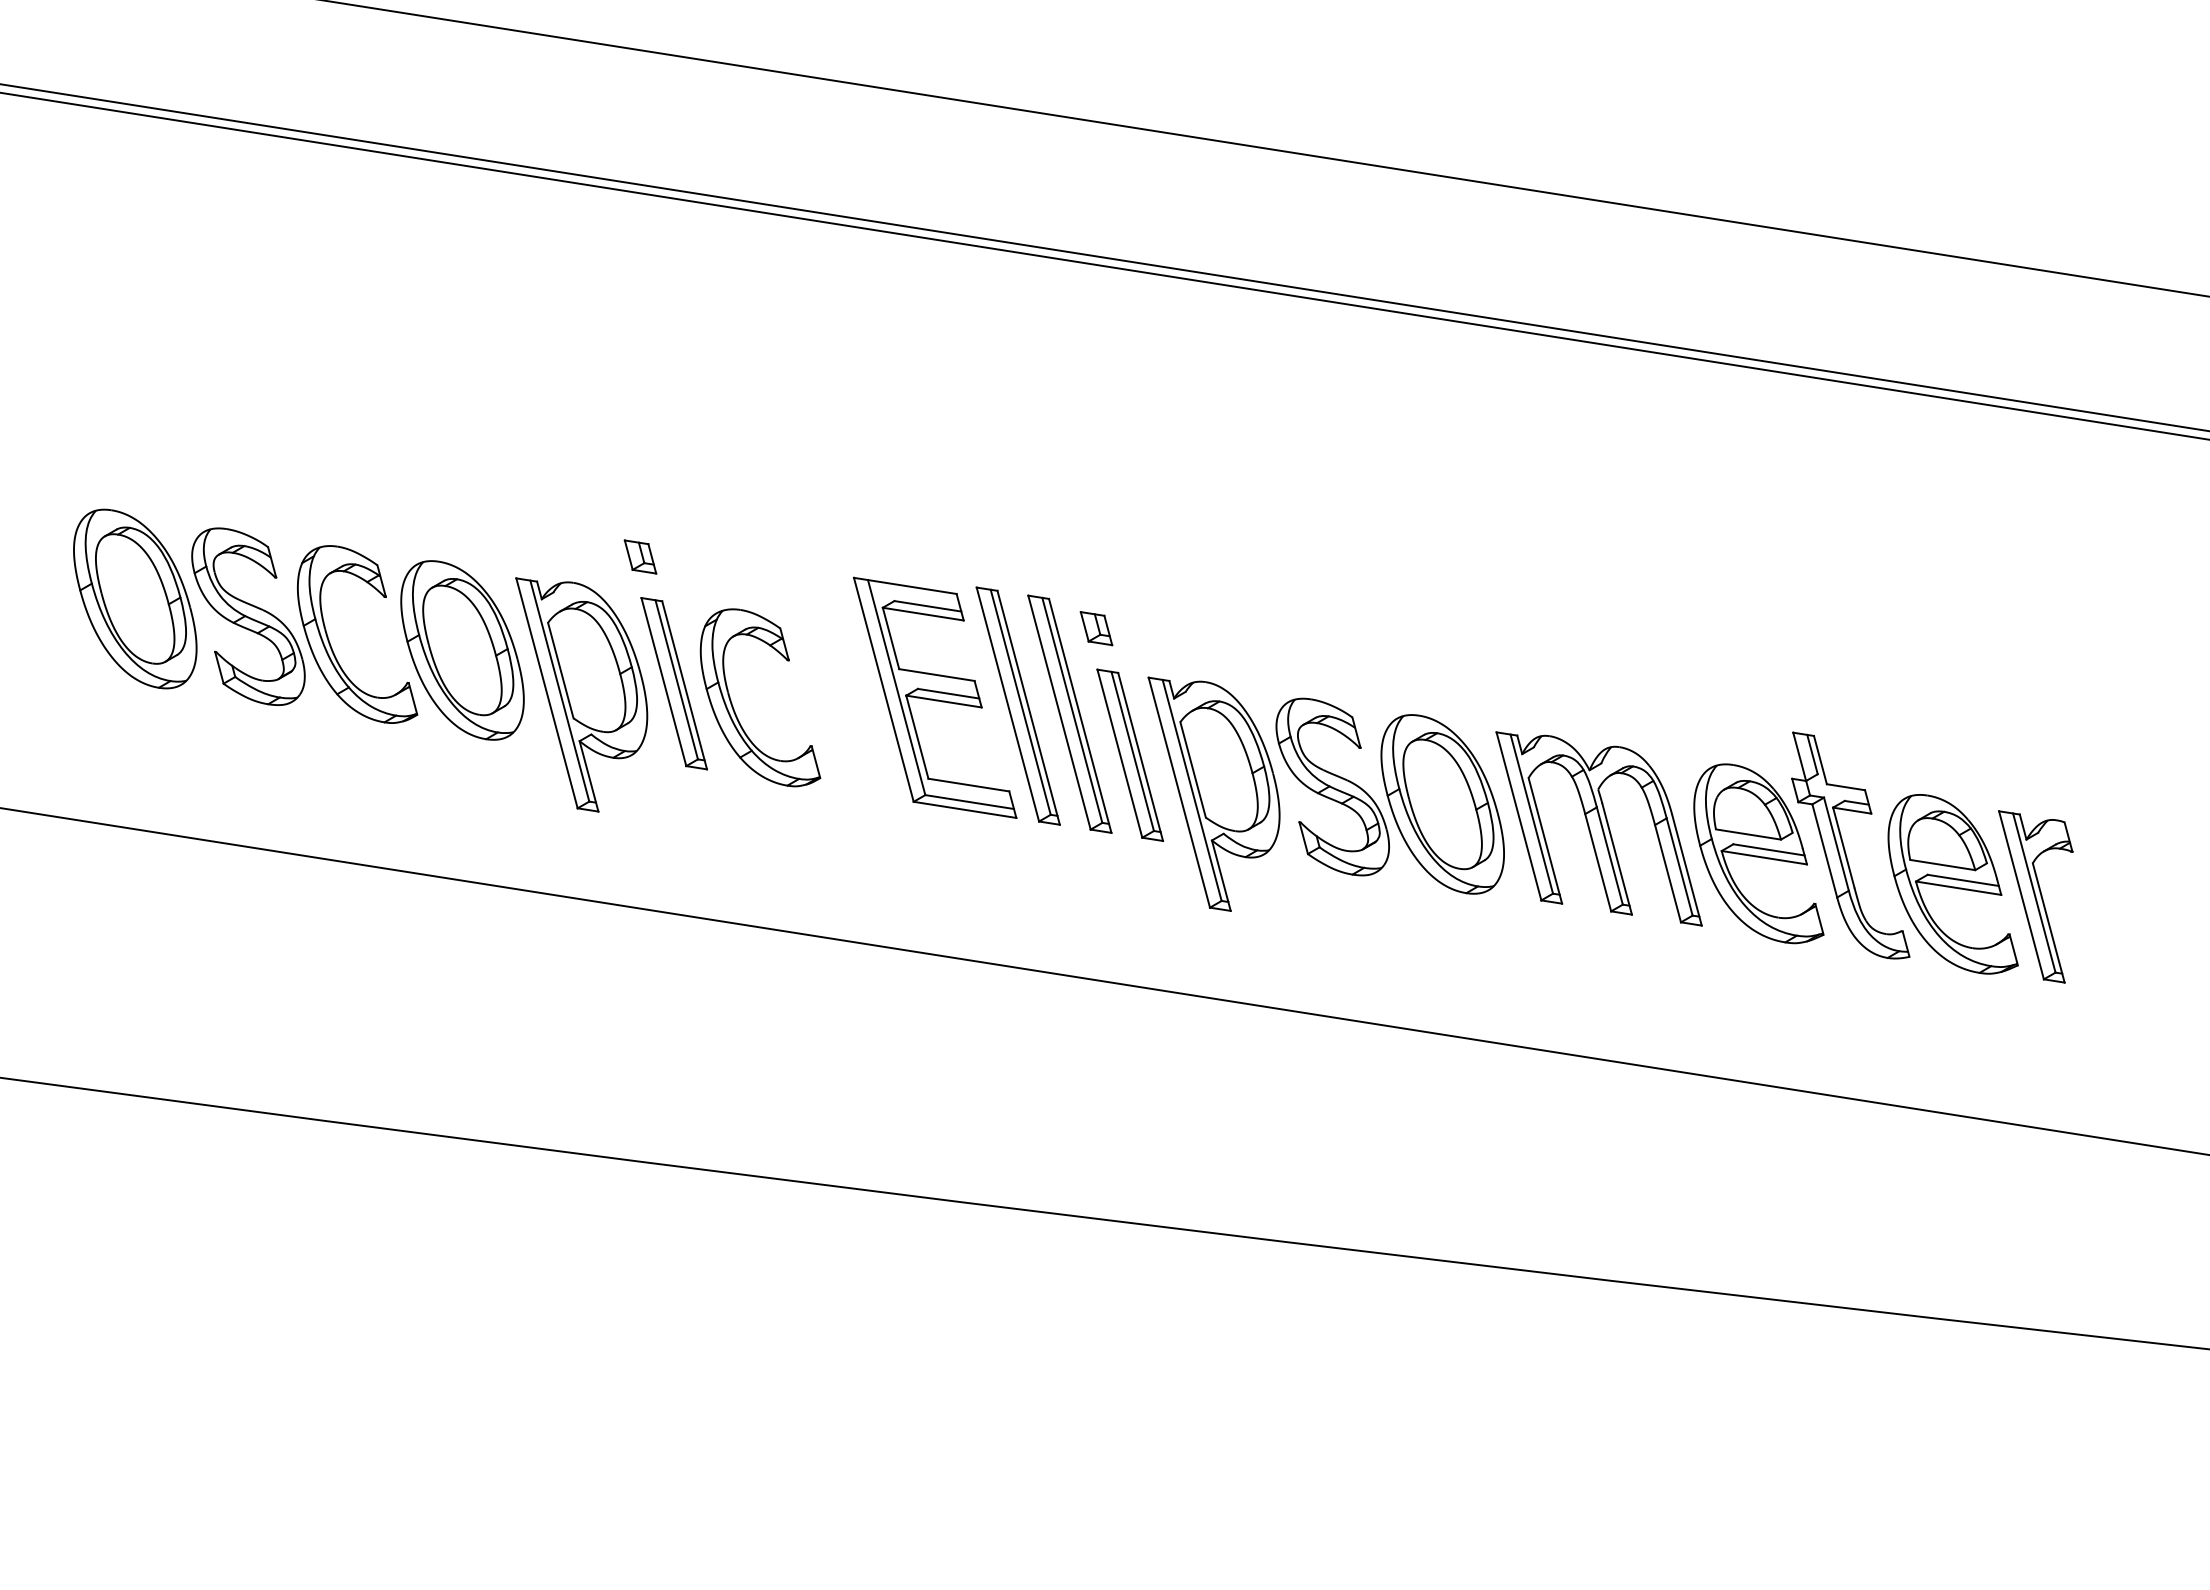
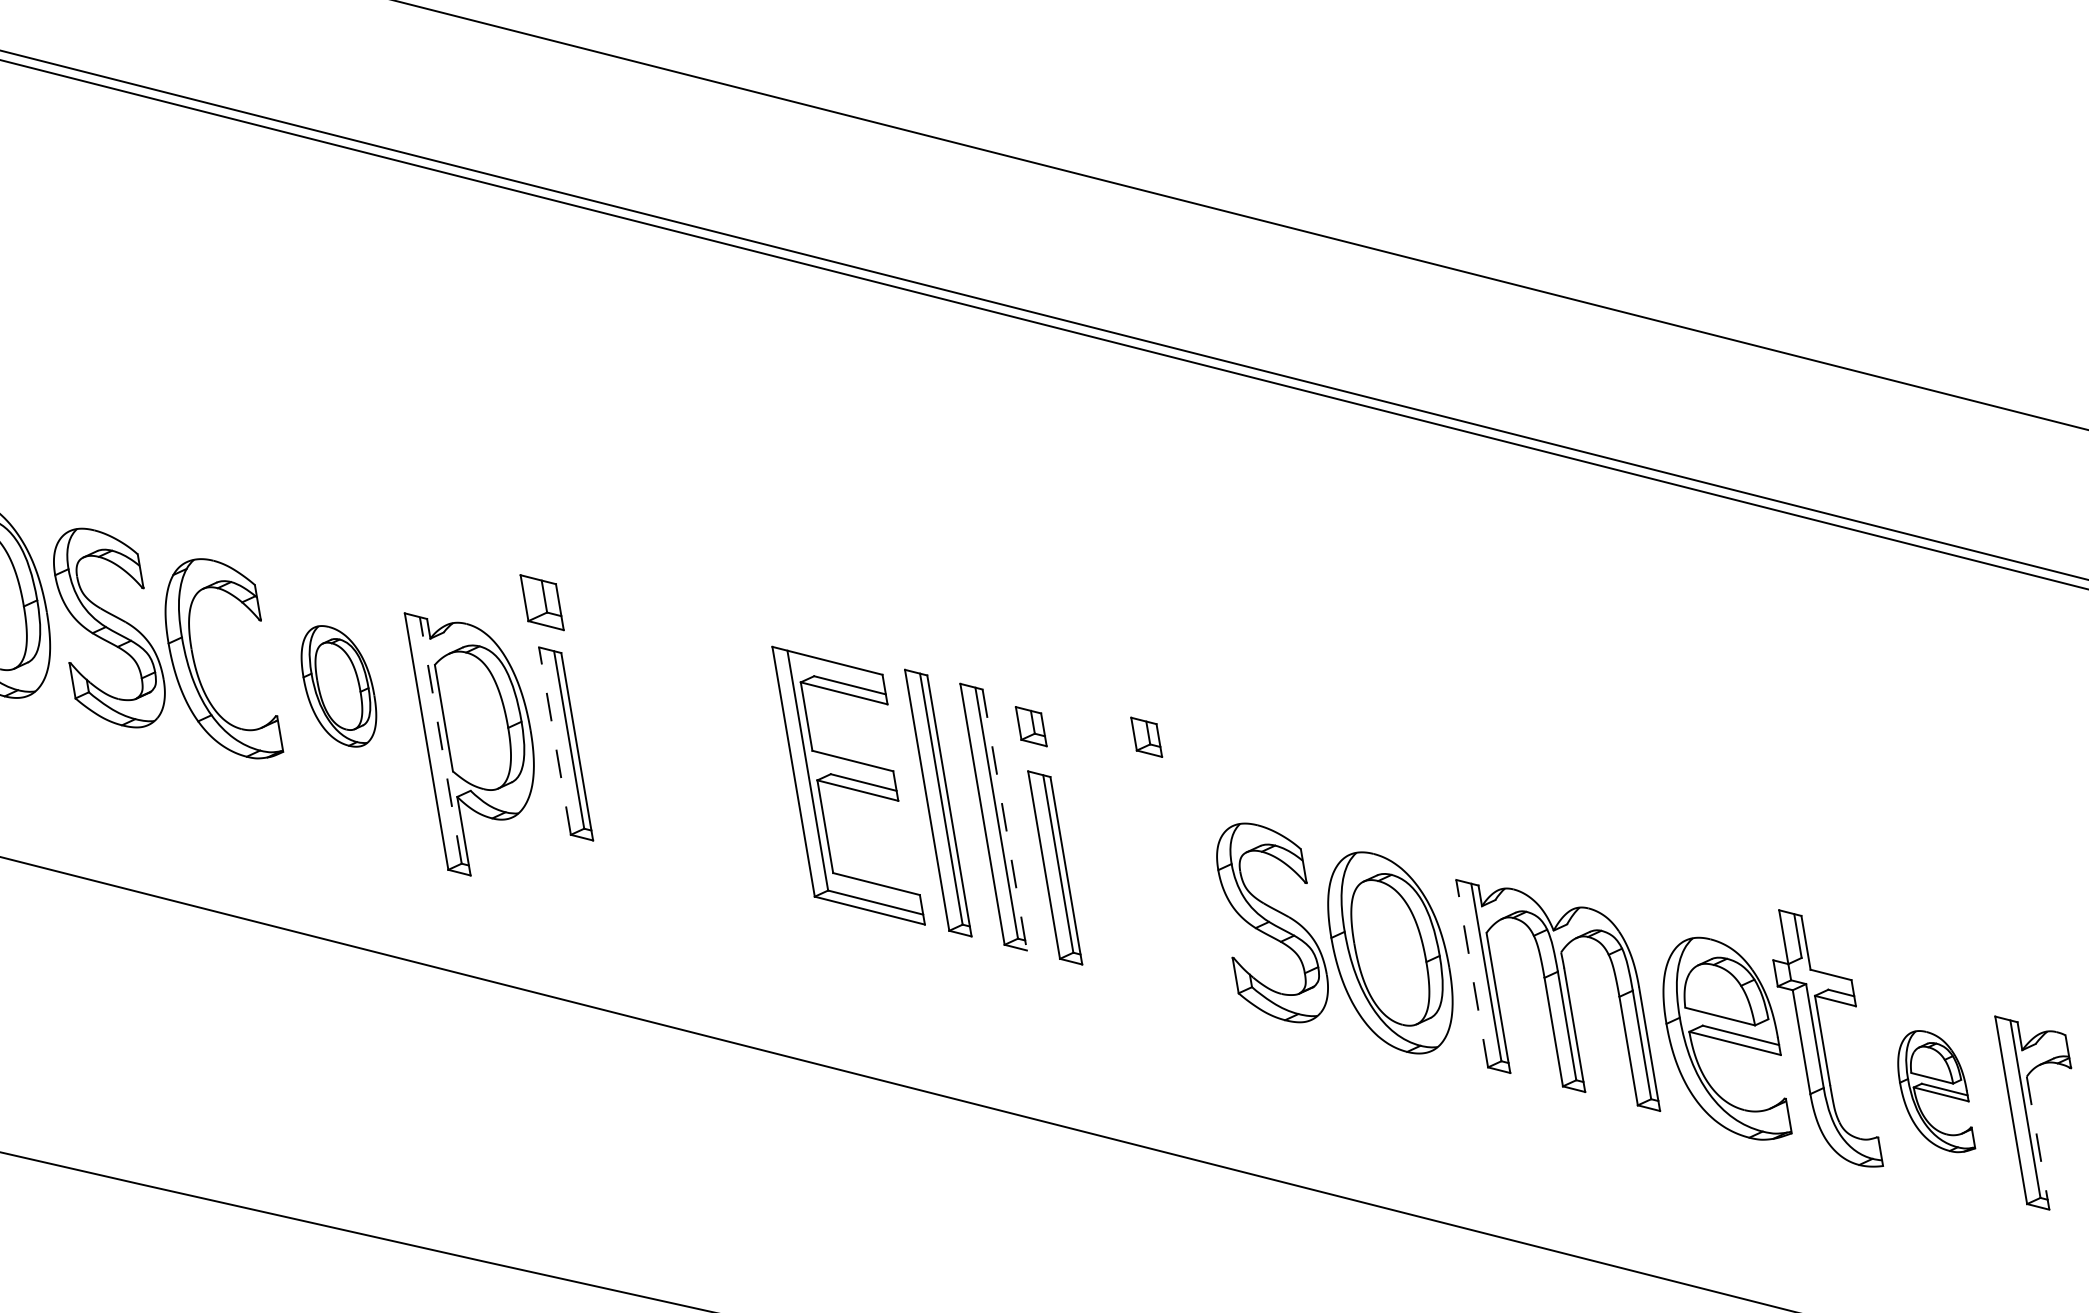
part: (640, 556) -> (542, 602), size x1.4
part: (1202, 628) -> (1146, 737), added
part: (462, 650) -> (338, 686), size x0.6
line: (663, 682) -> (554, 741), solid -> dashed
line: (559, 690) -> (440, 739), solid -> dashed
part: (734, 708) -> (629, 777), removed
line: (1080, 716) -> (1004, 820), solid -> dashed
part: (1213, 793) -> (1141, 917), removed
line: (1518, 816) -> (1471, 973), solid -> dashed
part: (1952, 884) -> (1937, 1091), size x0.6
line: (2048, 922) -> (2037, 1142), solid -> dashed

